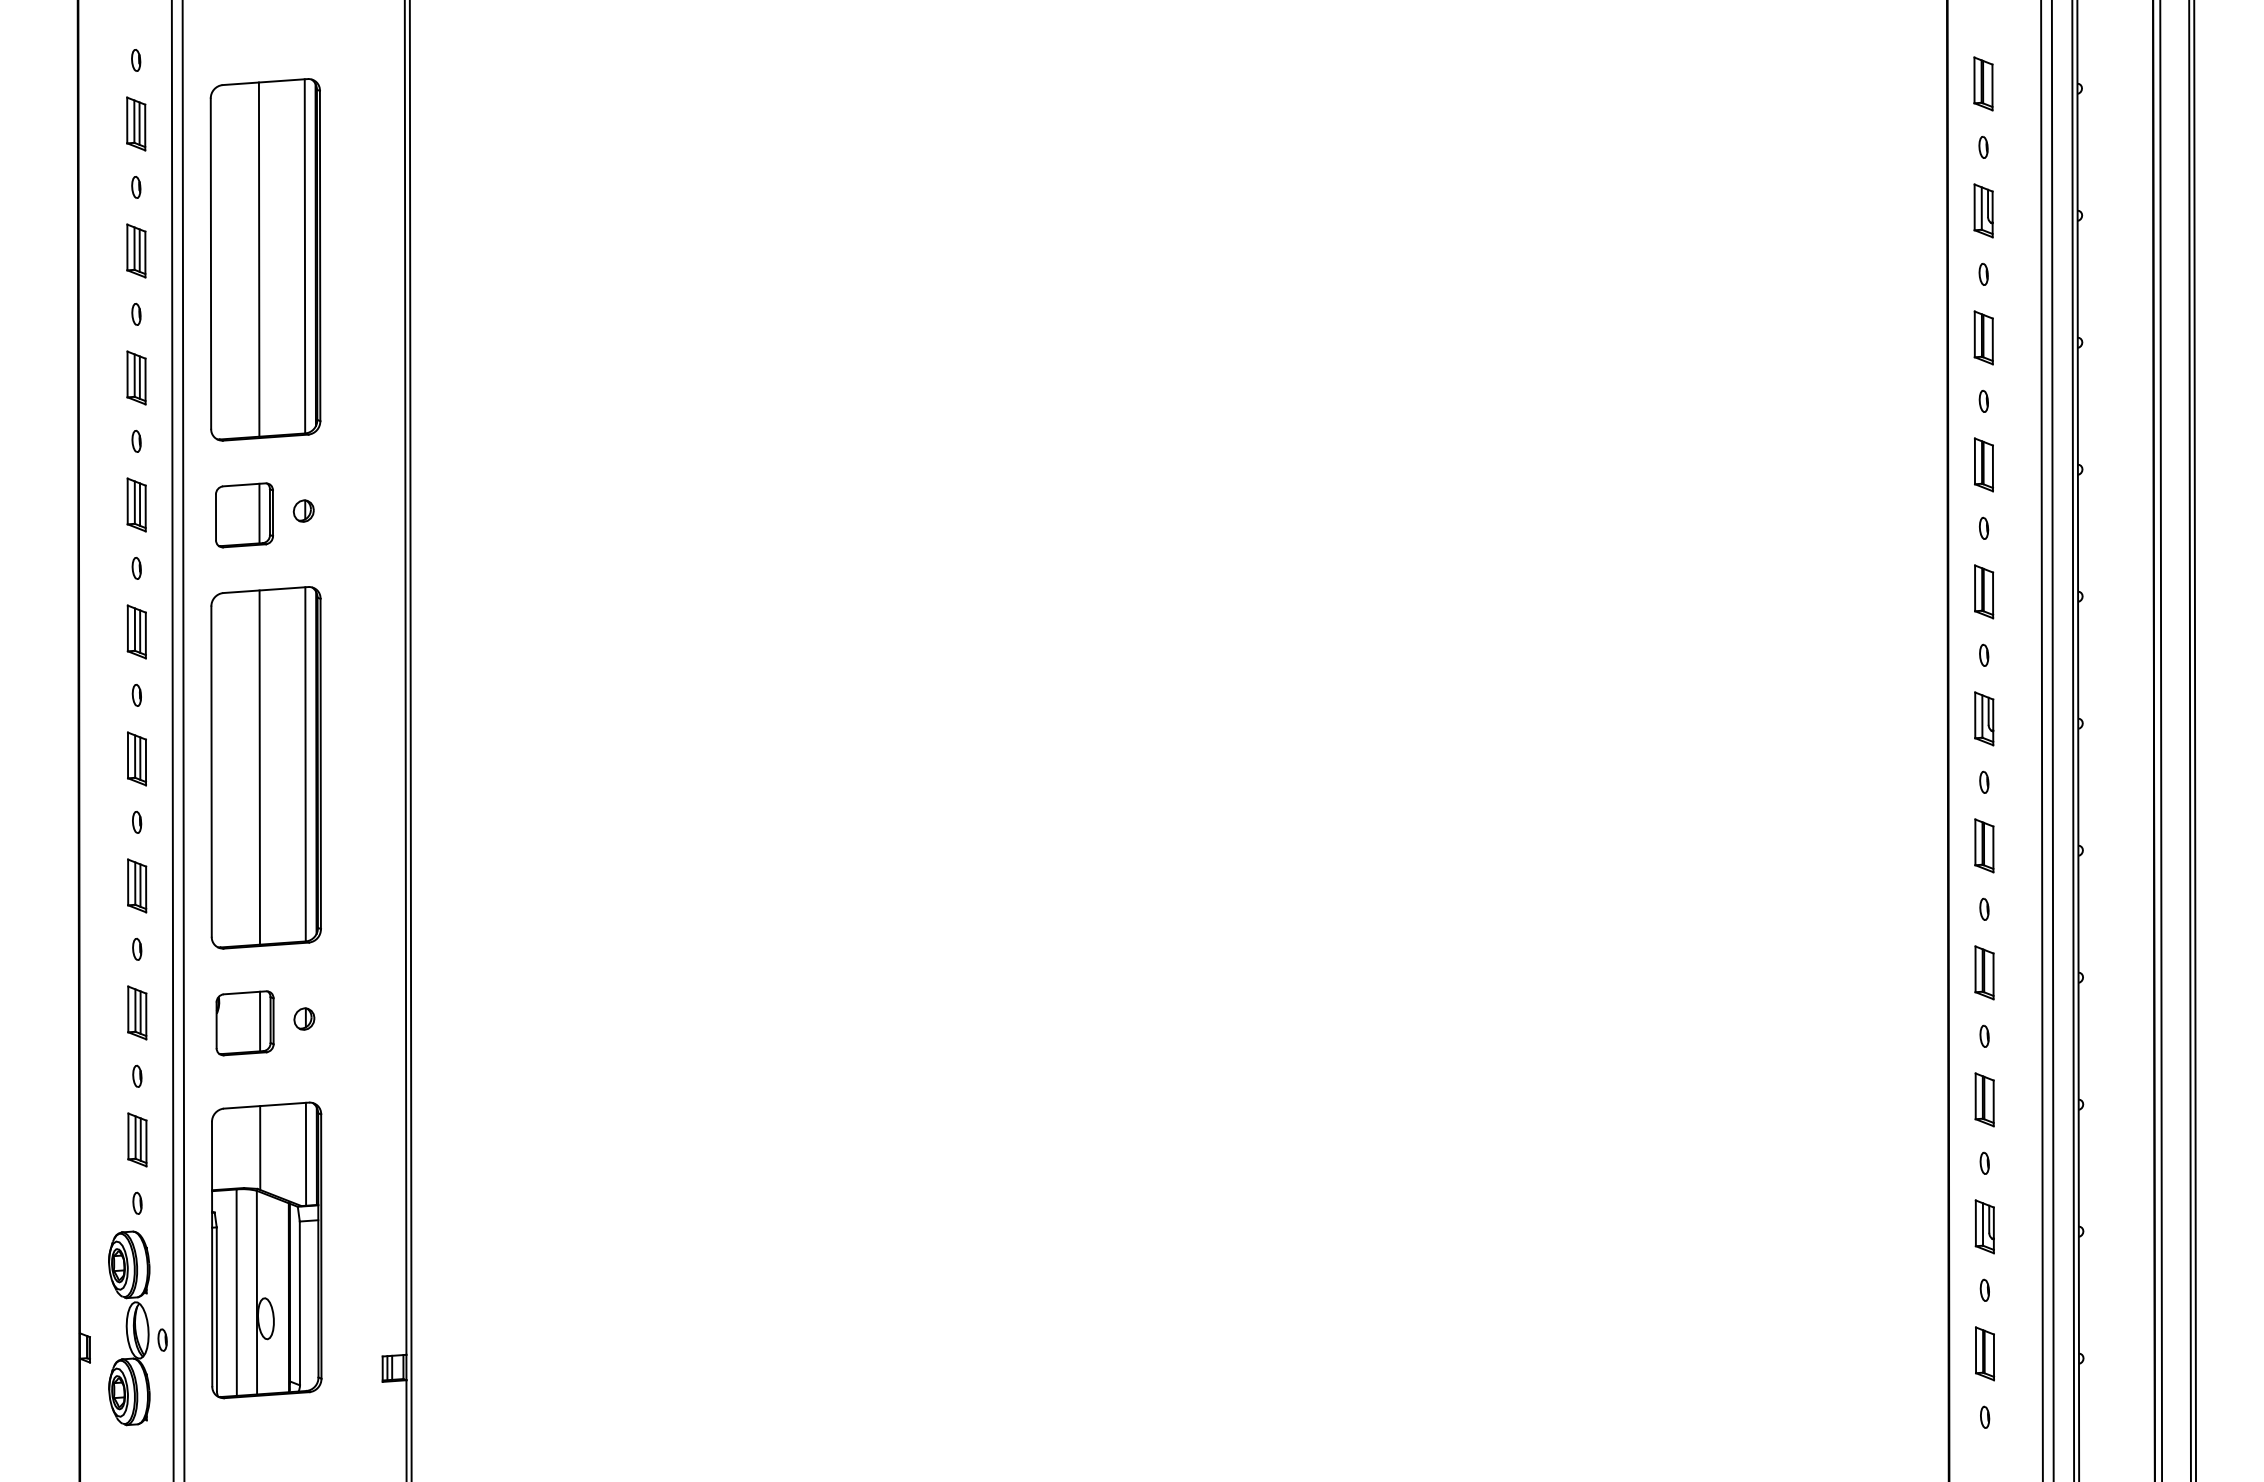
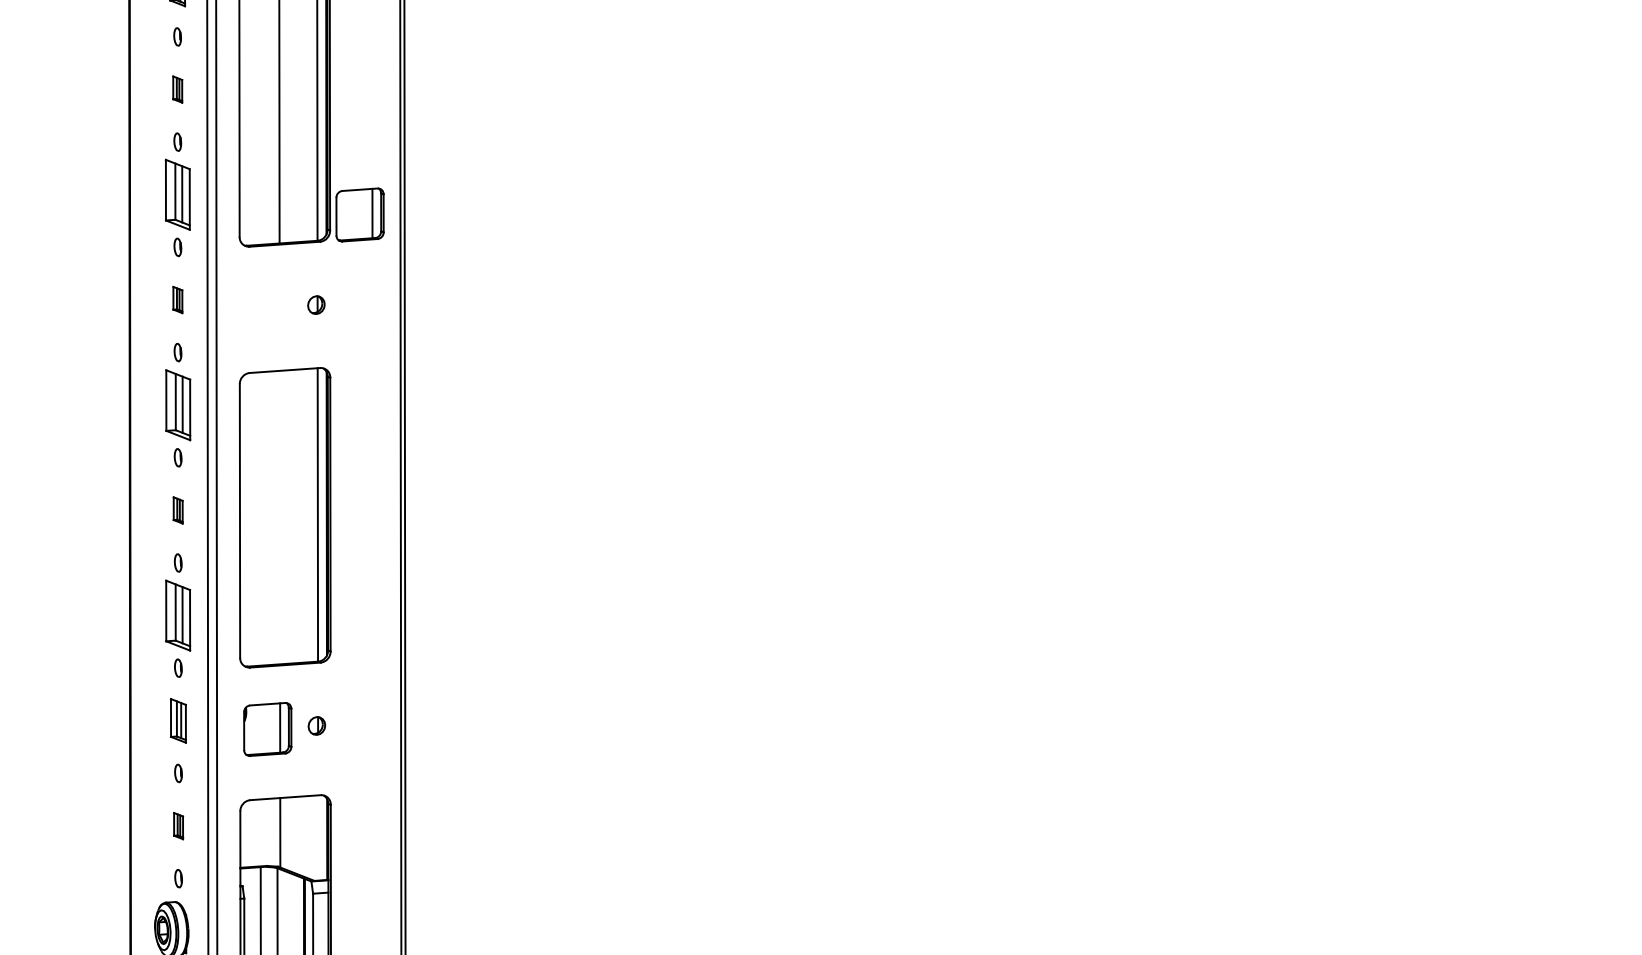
part: (136, 250) -> (177, 89), size x0.6
part: (136, 377) -> (177, 194), size x1.6
part: (136, 504) -> (177, 299), size x0.6
part: (244, 515) -> (360, 215), moved
part: (136, 631) -> (177, 404), size x1.6
part: (136, 758) -> (177, 510), size x0.6
line: (259, 767) -> (279, 517), removed
part: (137, 885) -> (178, 615), size x1.6
part: (137, 1139) -> (178, 825), size x0.6
line: (305, 1153) -> (317, 837), removed

